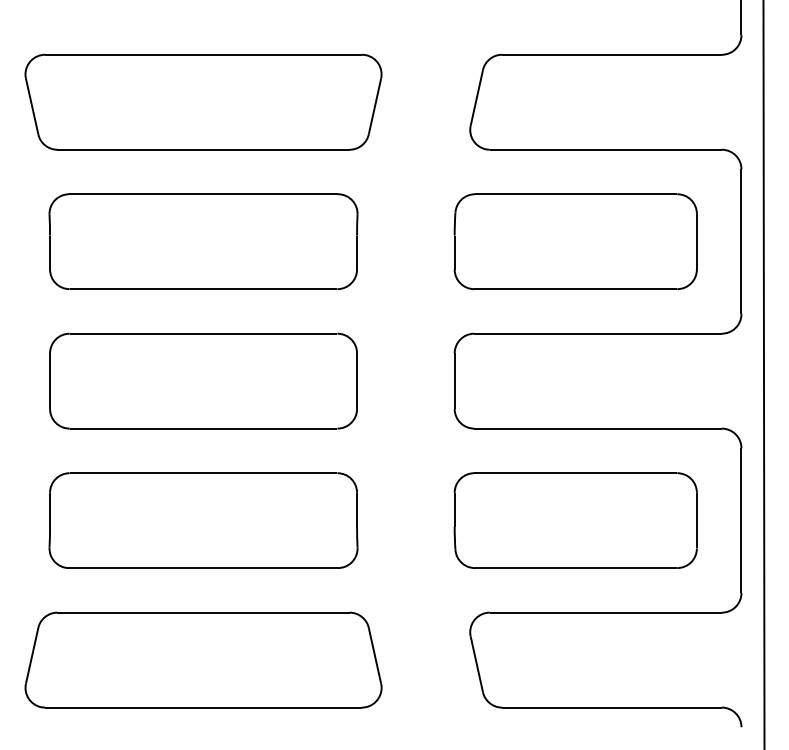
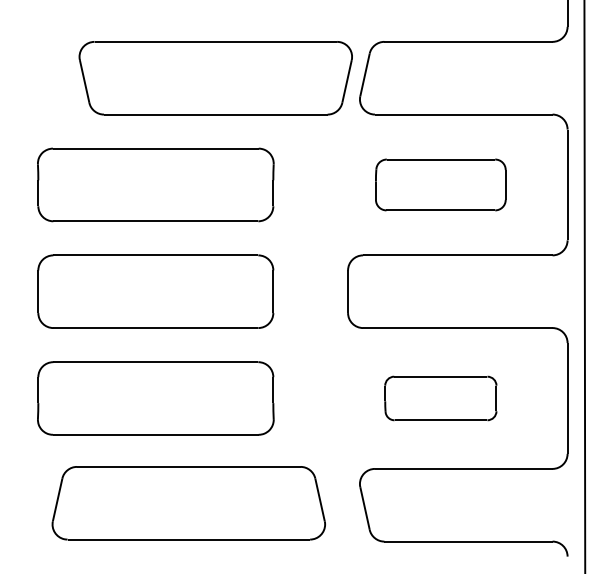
part: (203, 102) -> (215, 78), moved
part: (575, 241) -> (440, 184), size x0.7
part: (575, 520) -> (440, 398), size x0.6
part: (203, 660) -> (188, 503), moved

